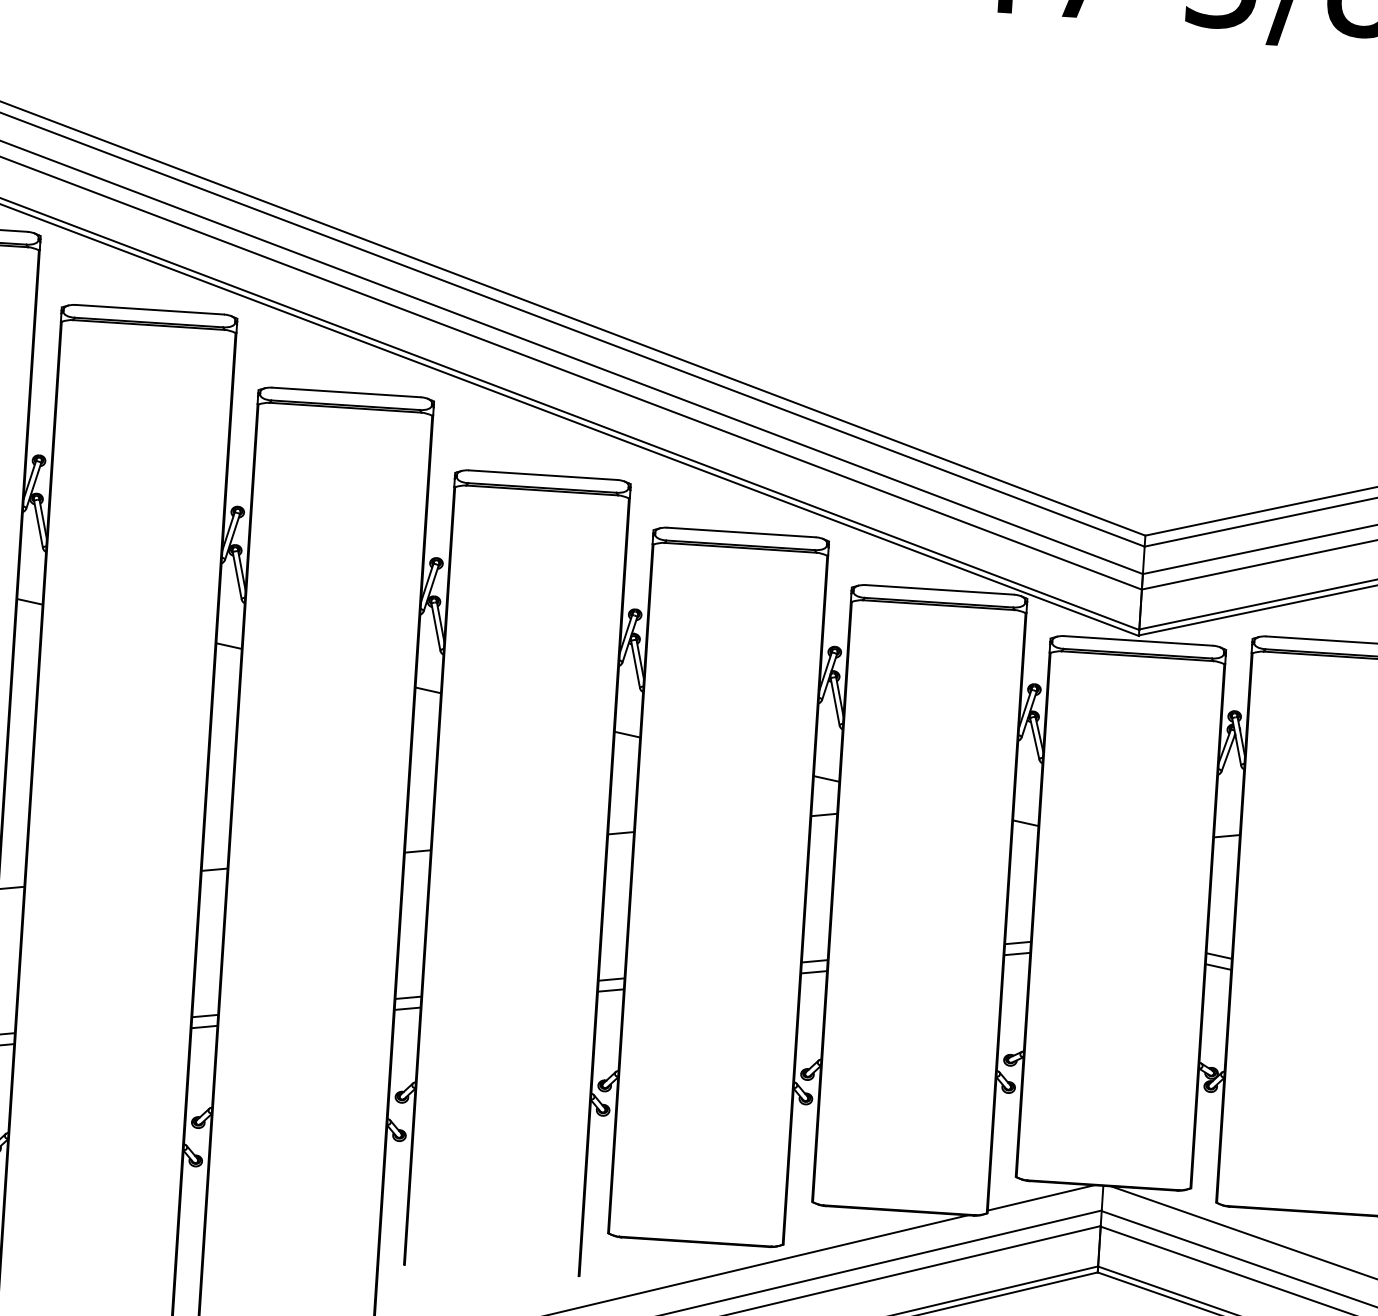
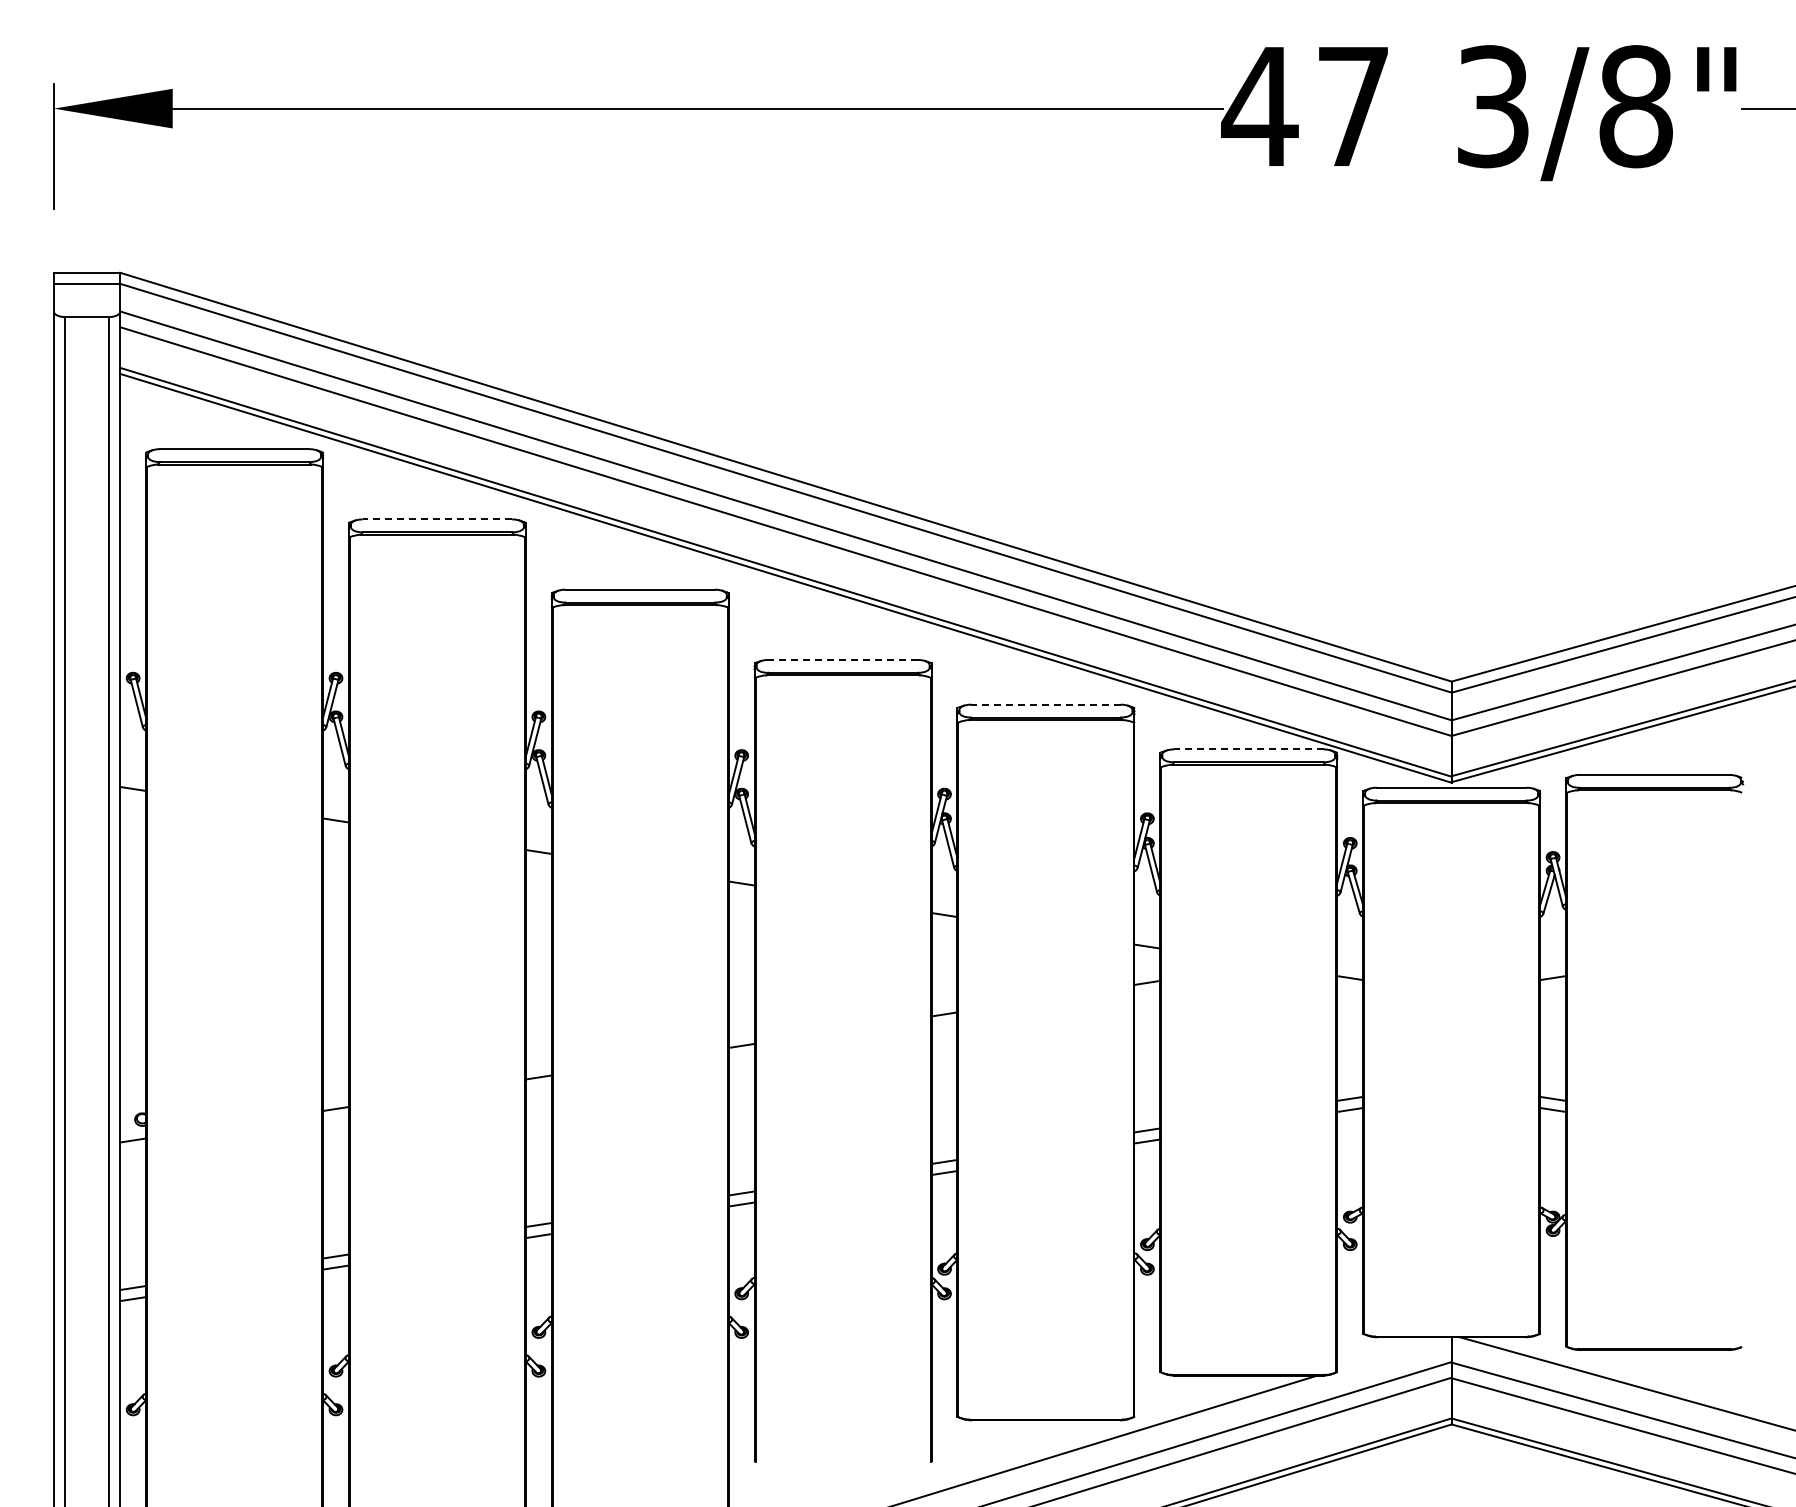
line: (149, 309) -> (437, 519), solid -> dashed
line: (543, 474) -> (843, 659), solid -> dashed
line: (741, 532) -> (1045, 704), solid -> dashed
line: (939, 589) -> (1248, 749), solid -> dashed
line: (1040, 1198) -> (1389, 1353), removed

